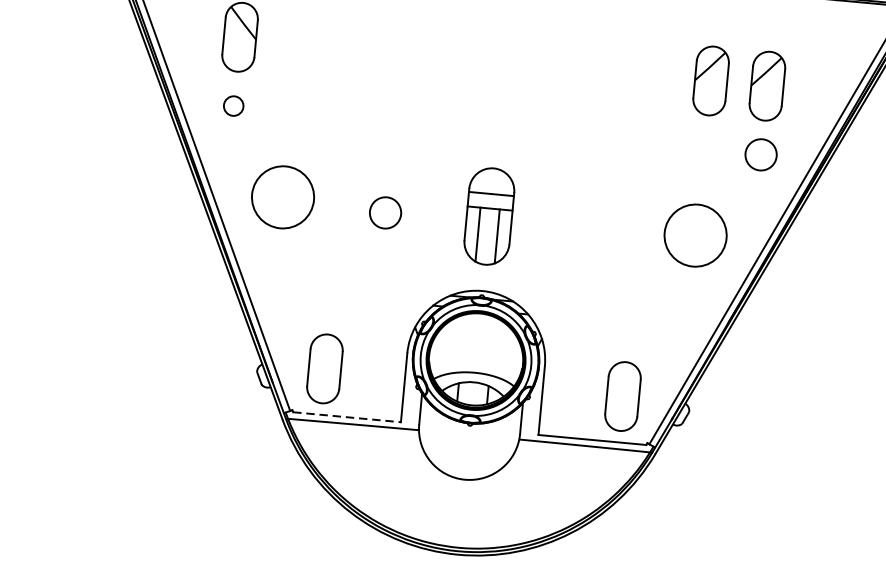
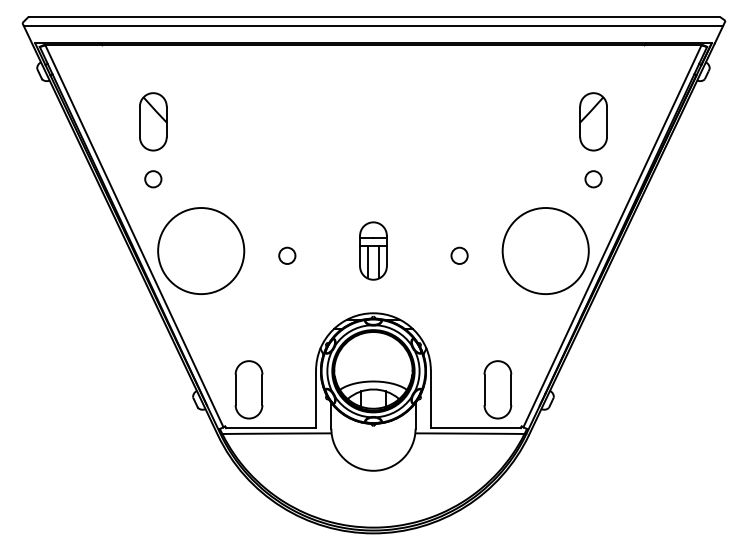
part: (711, 80) -> (546, 121), removed
circle: (760, 155) -> (593, 179), size x0.62
circle: (283, 197) -> (201, 251), size x1.67
circle: (385, 212) -> (287, 255), size x0.62
part: (489, 215) -> (373, 250), size x0.71
circle: (591, 231) -> (459, 255), added
circle: (695, 234) -> (545, 250), size x1.67
line: (347, 417) -> (271, 428), dashed -> solid

